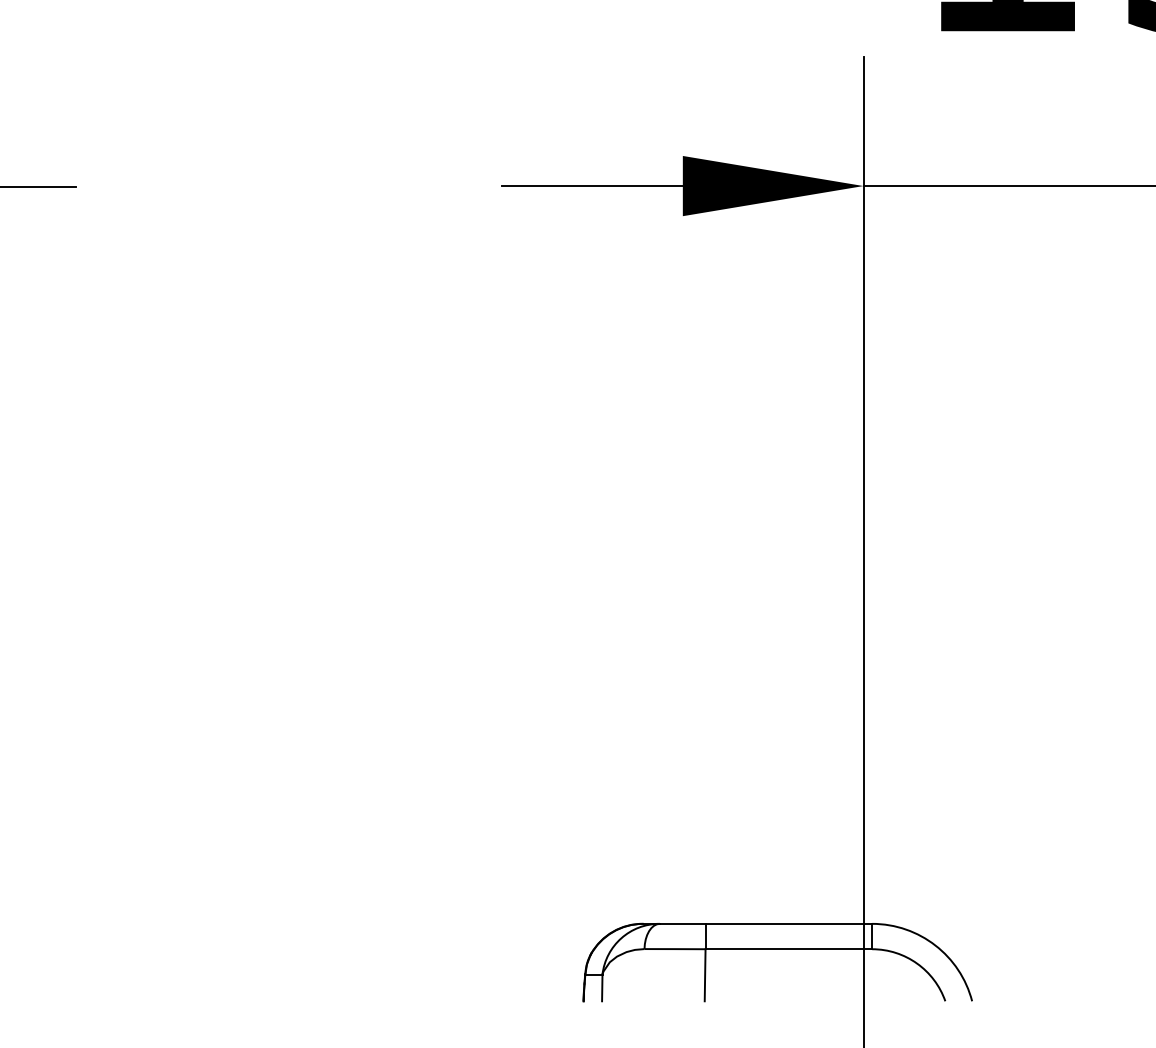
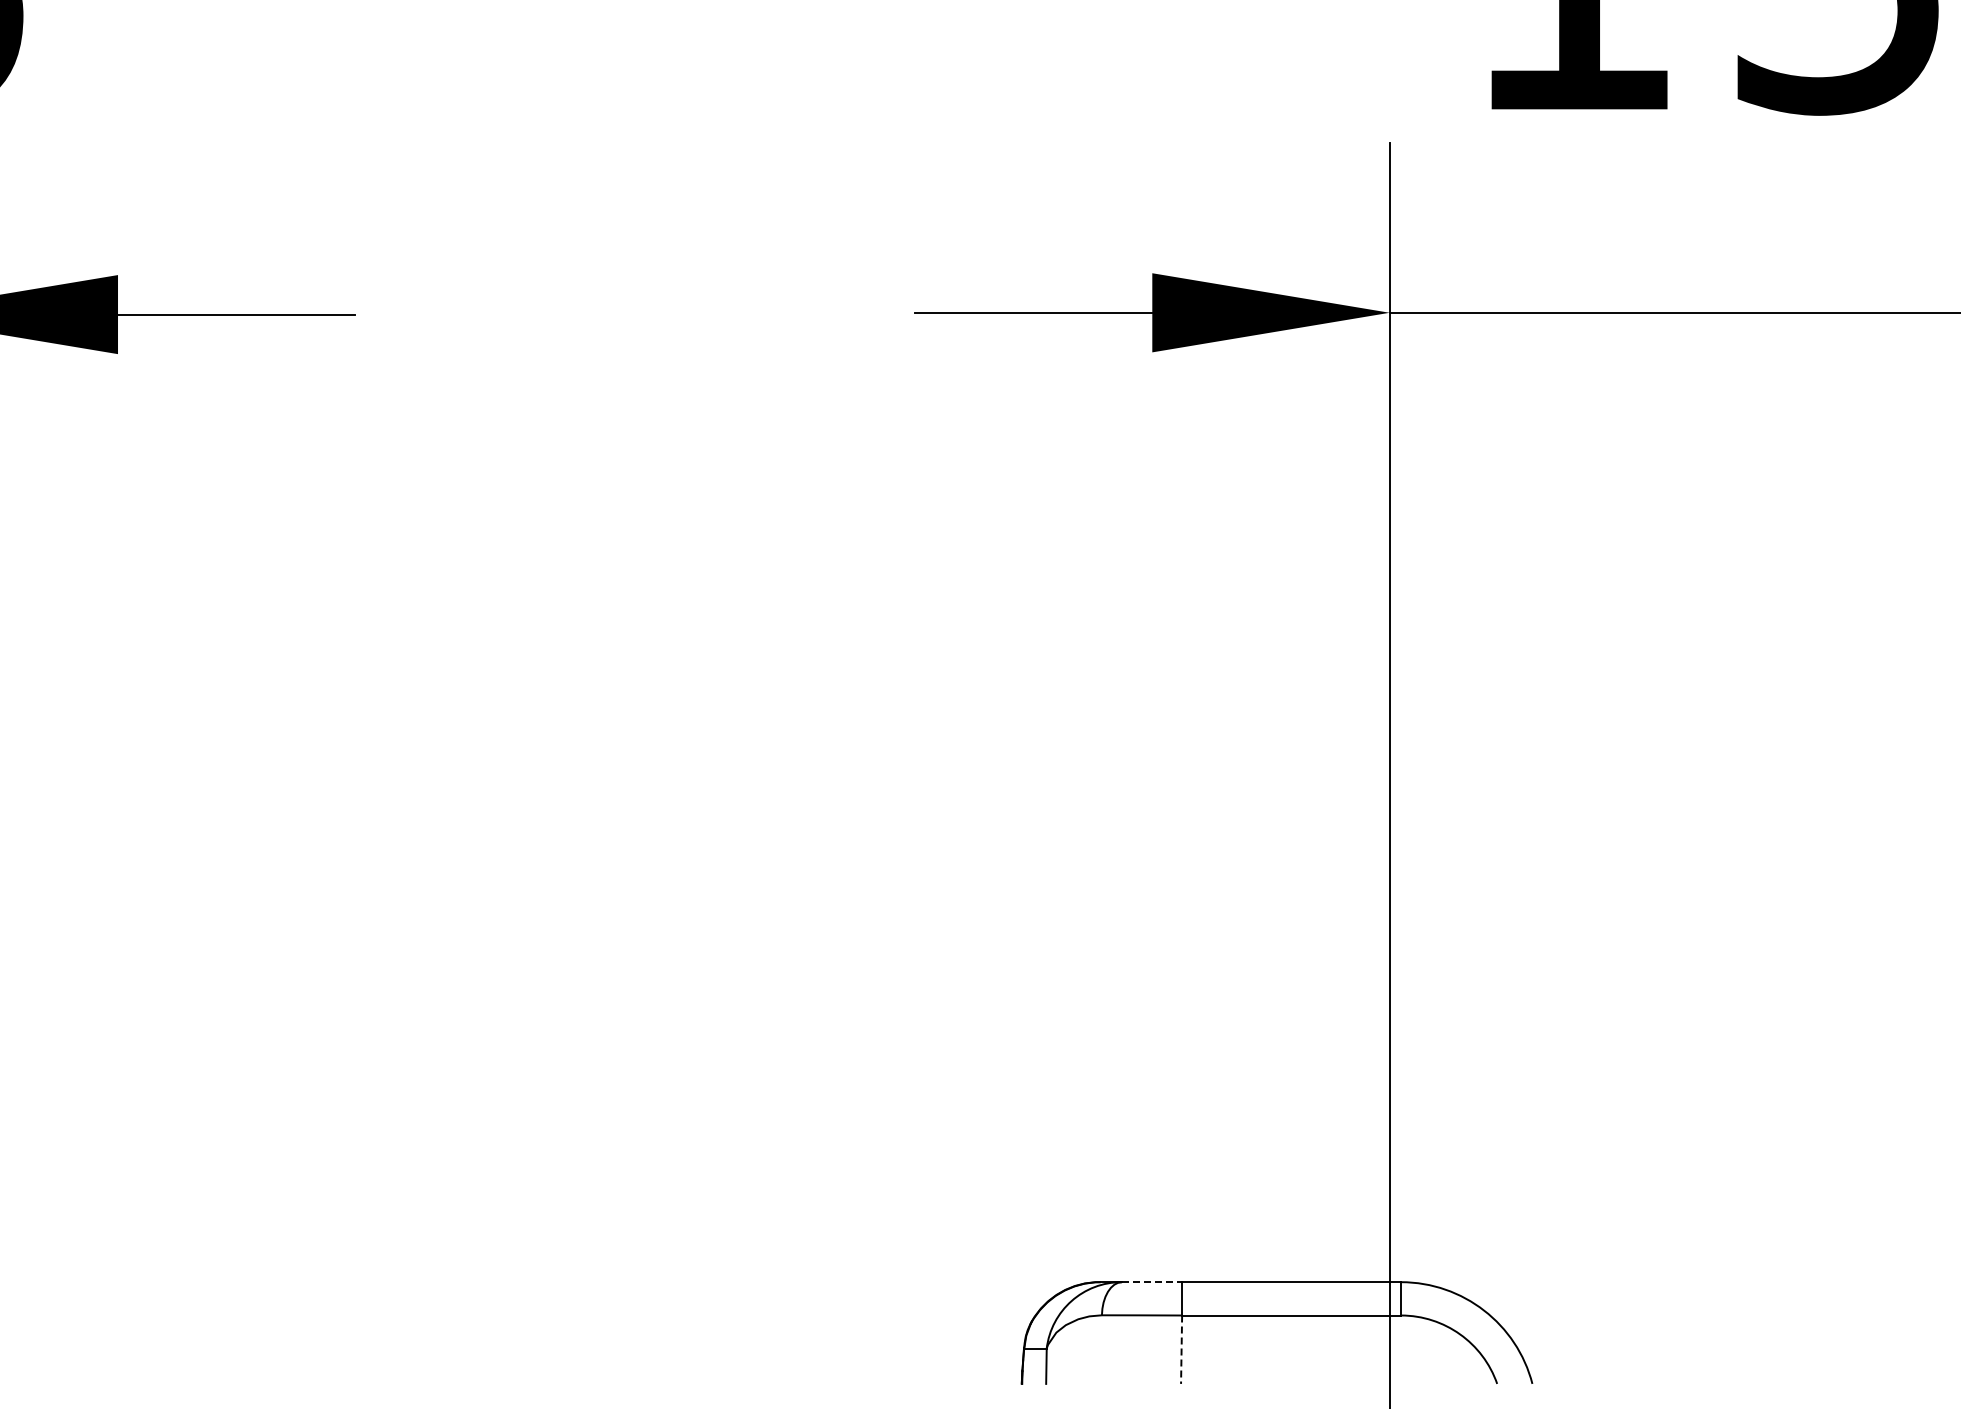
line: (683, 924) -> (1152, 1282), solid -> dashed
line: (705, 975) -> (1181, 1350), solid -> dashed

